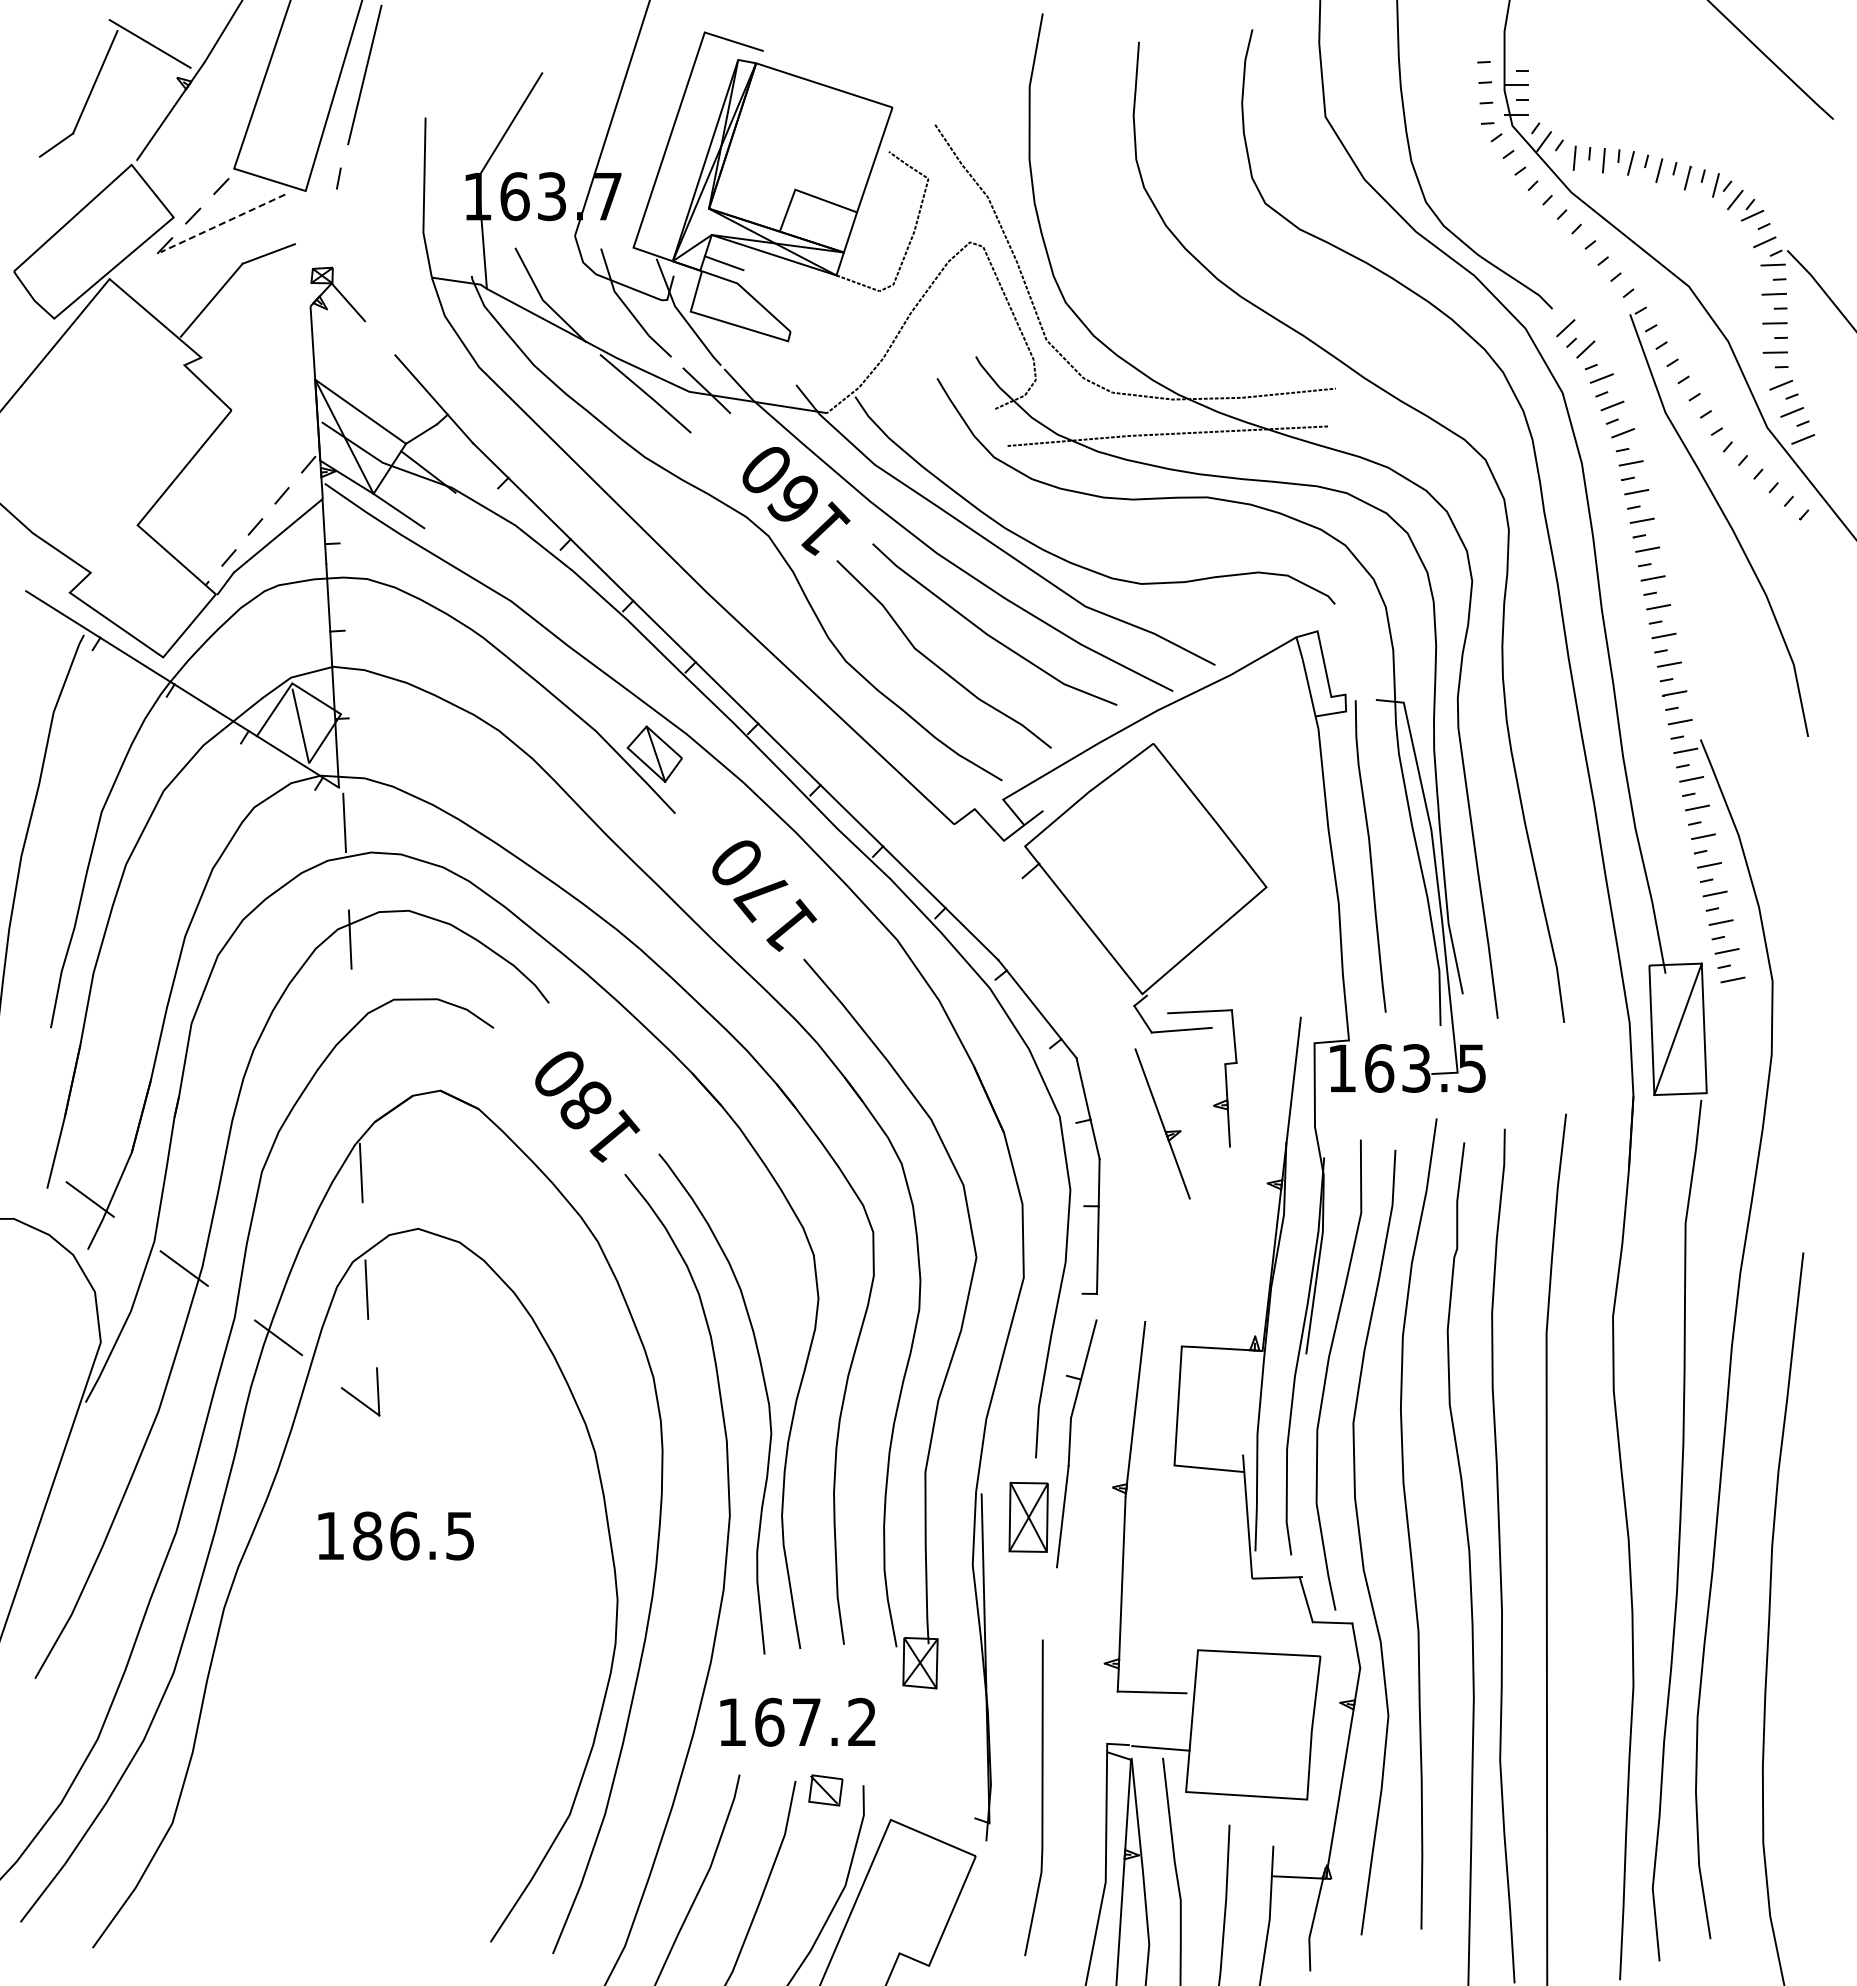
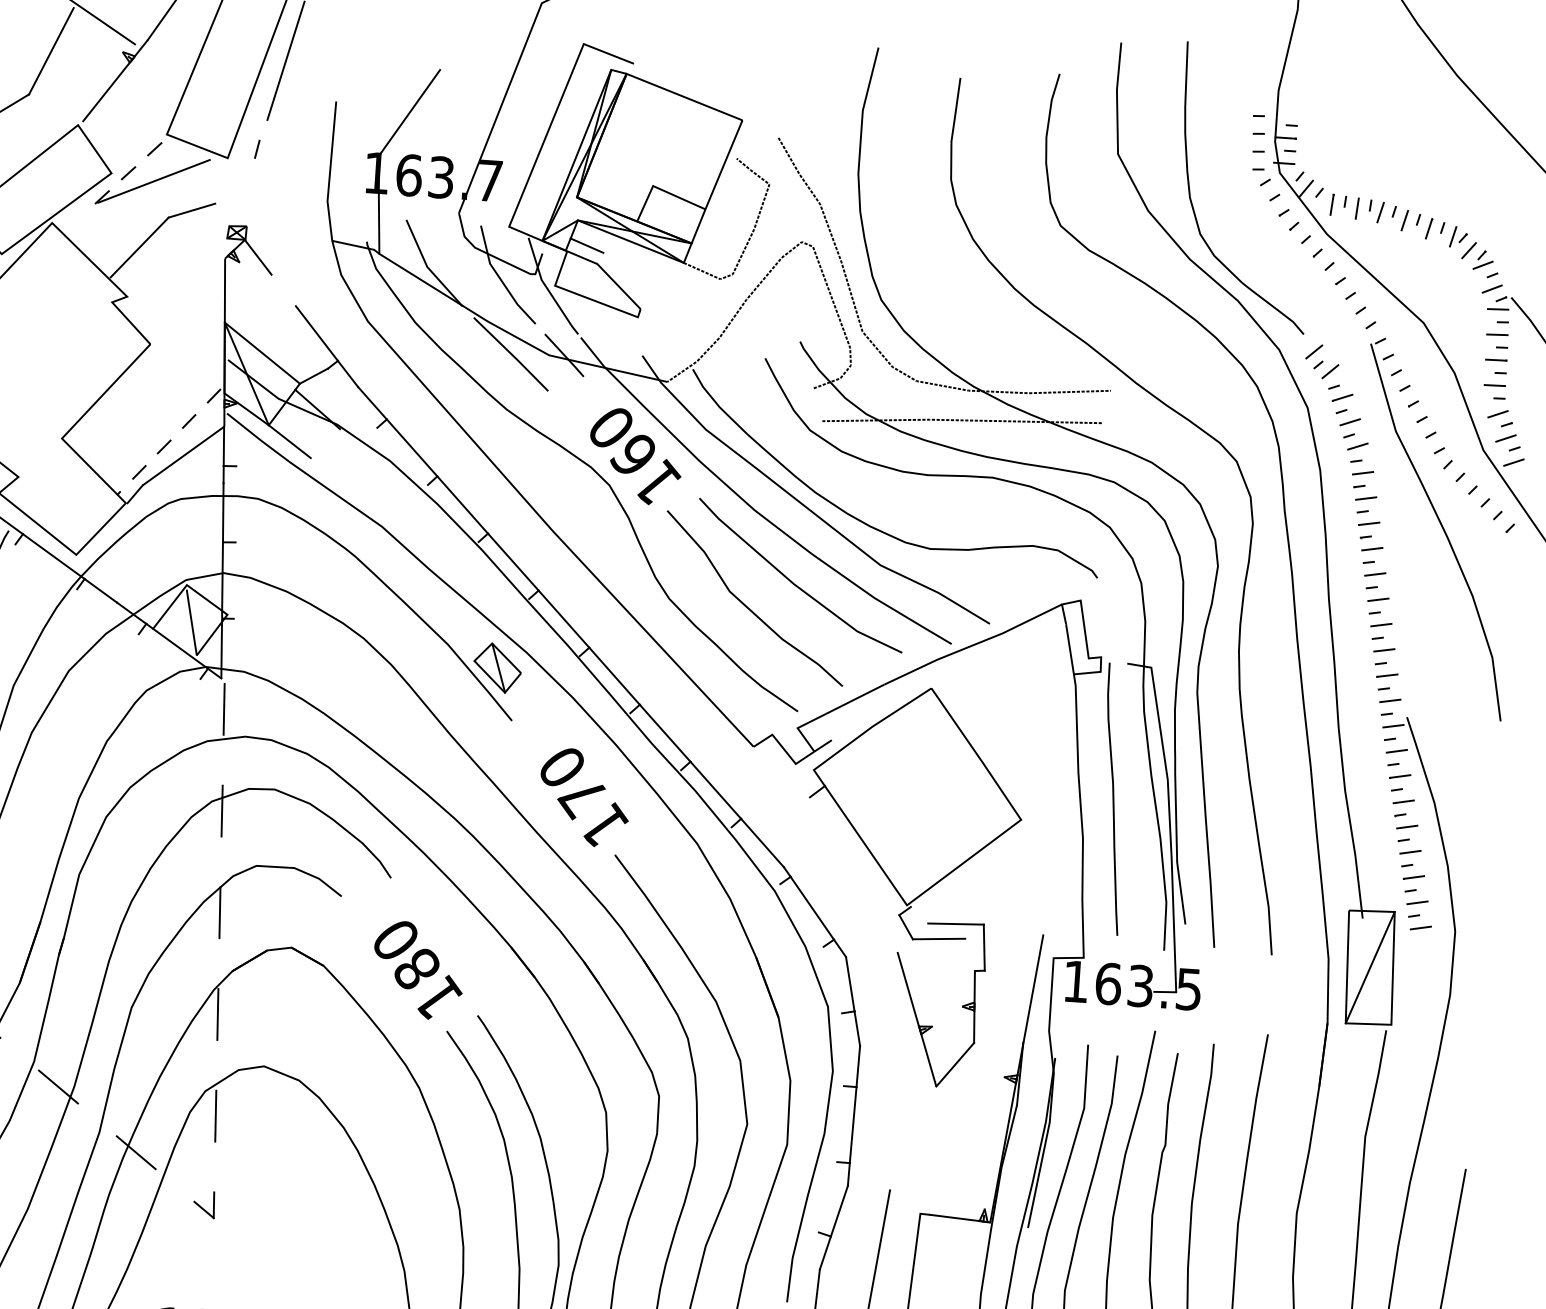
line: (223, 223) -> (154, 181), dashed -> solid
line: (355, 1056) -> (219, 912), added
line: (1210, 1172) -> (955, 1064), added
line: (1096, 1306) -> (848, 1173), added
part: (360, 1391) -> (204, 1204), size x0.62

